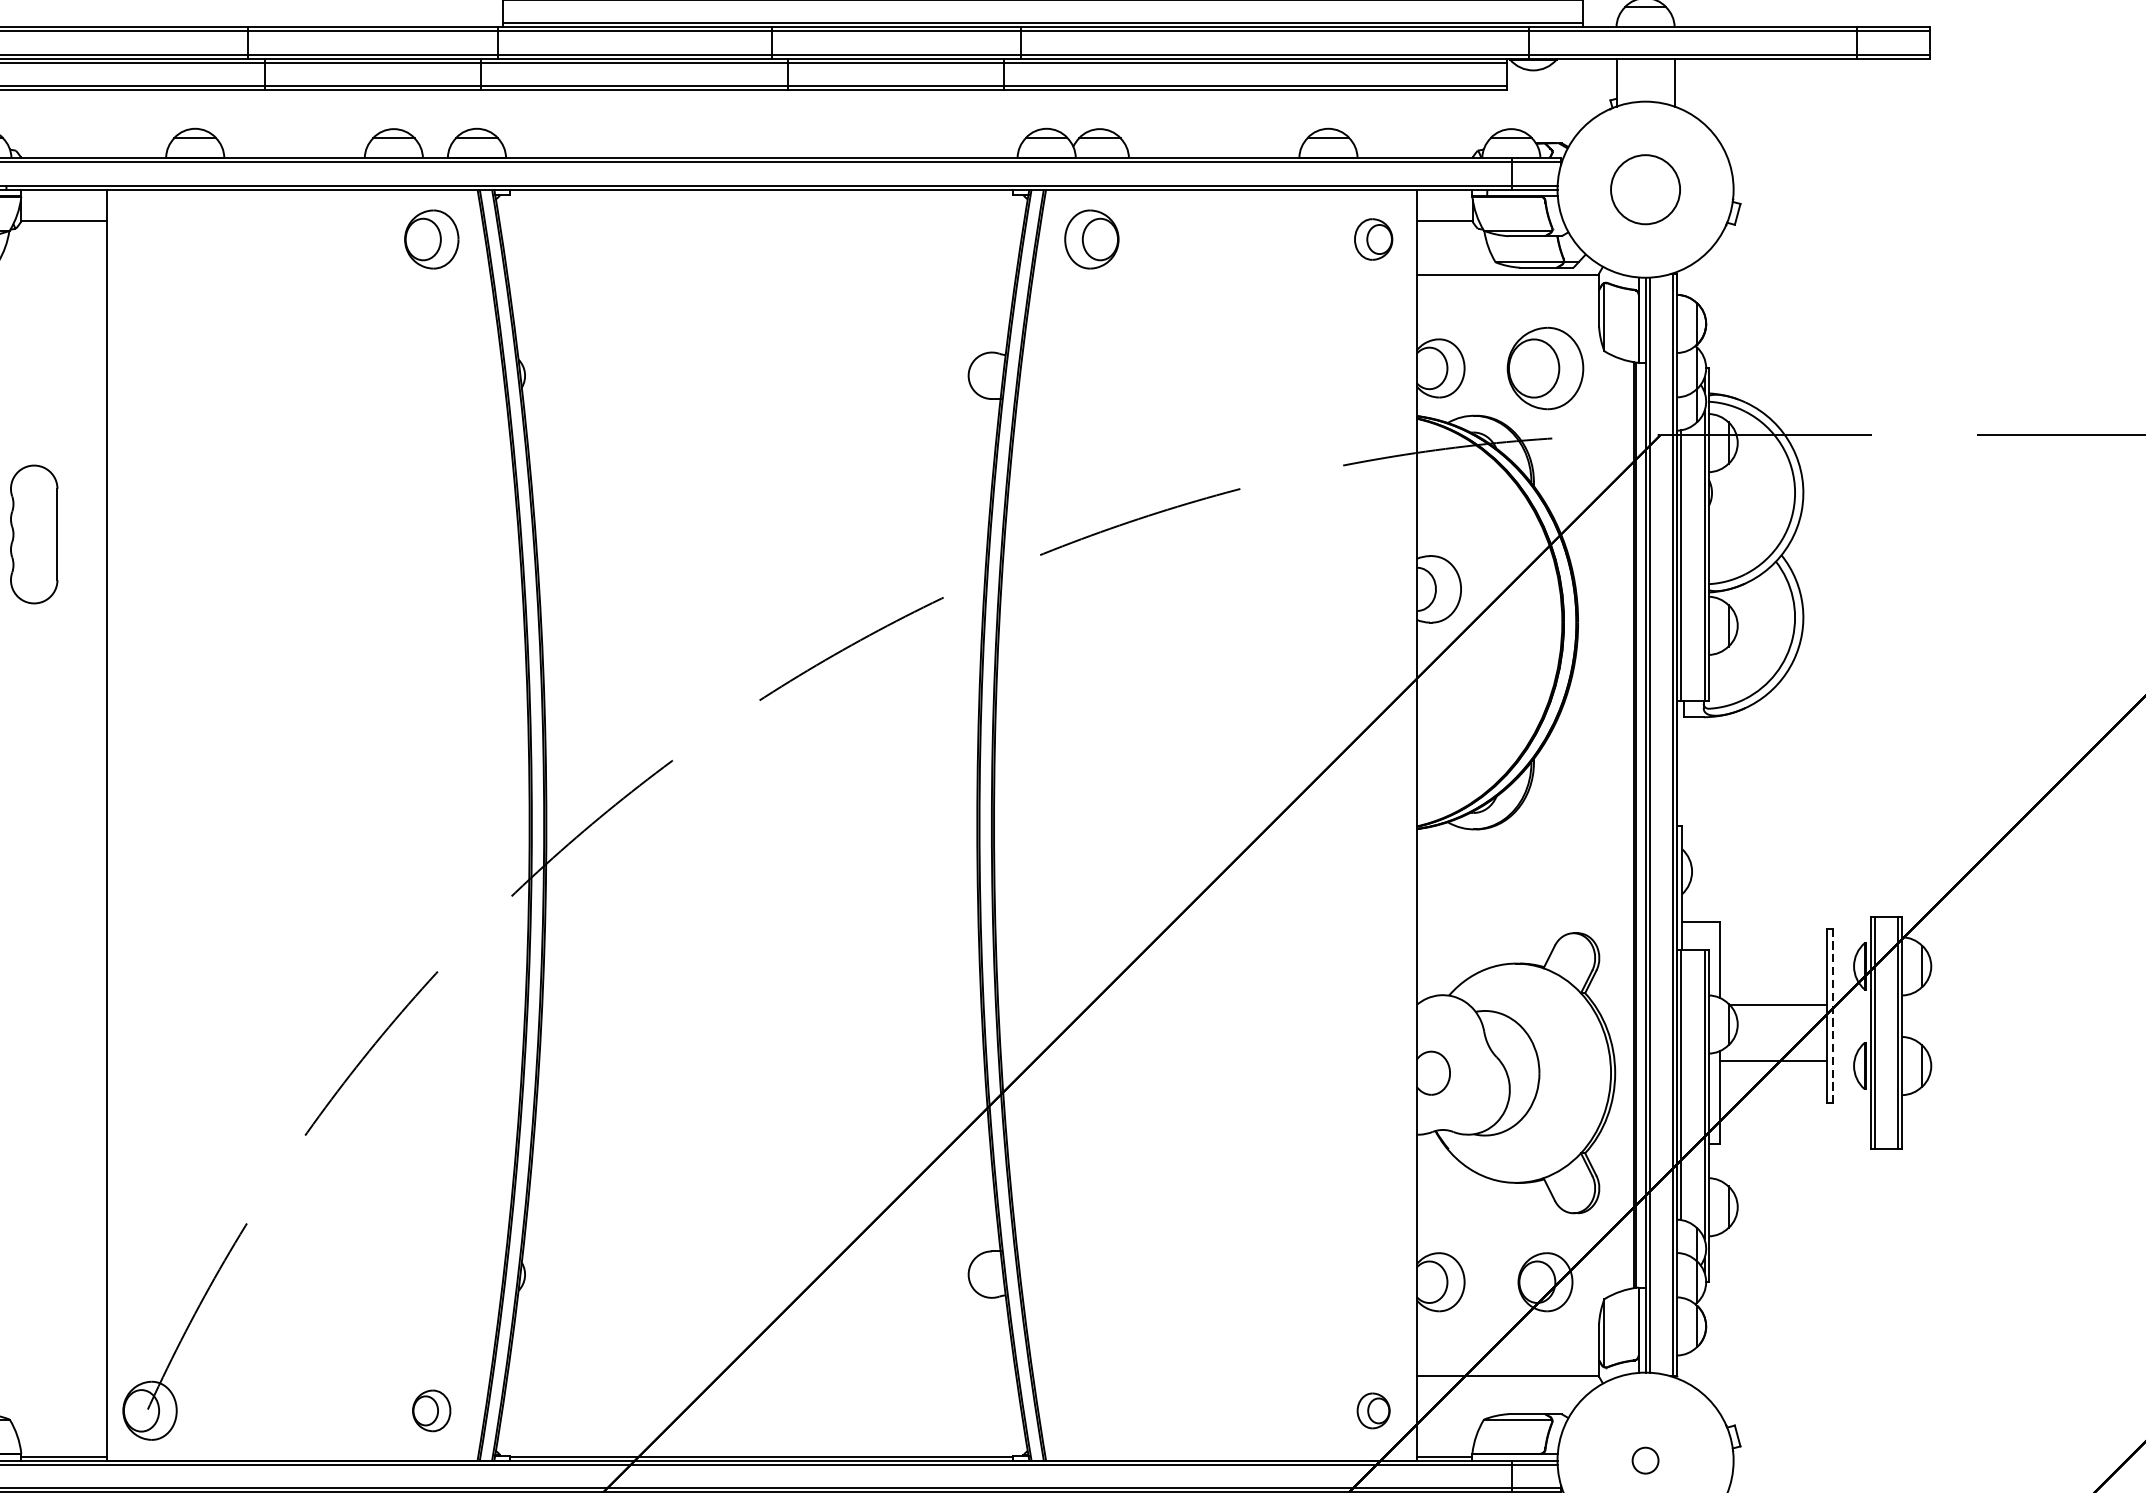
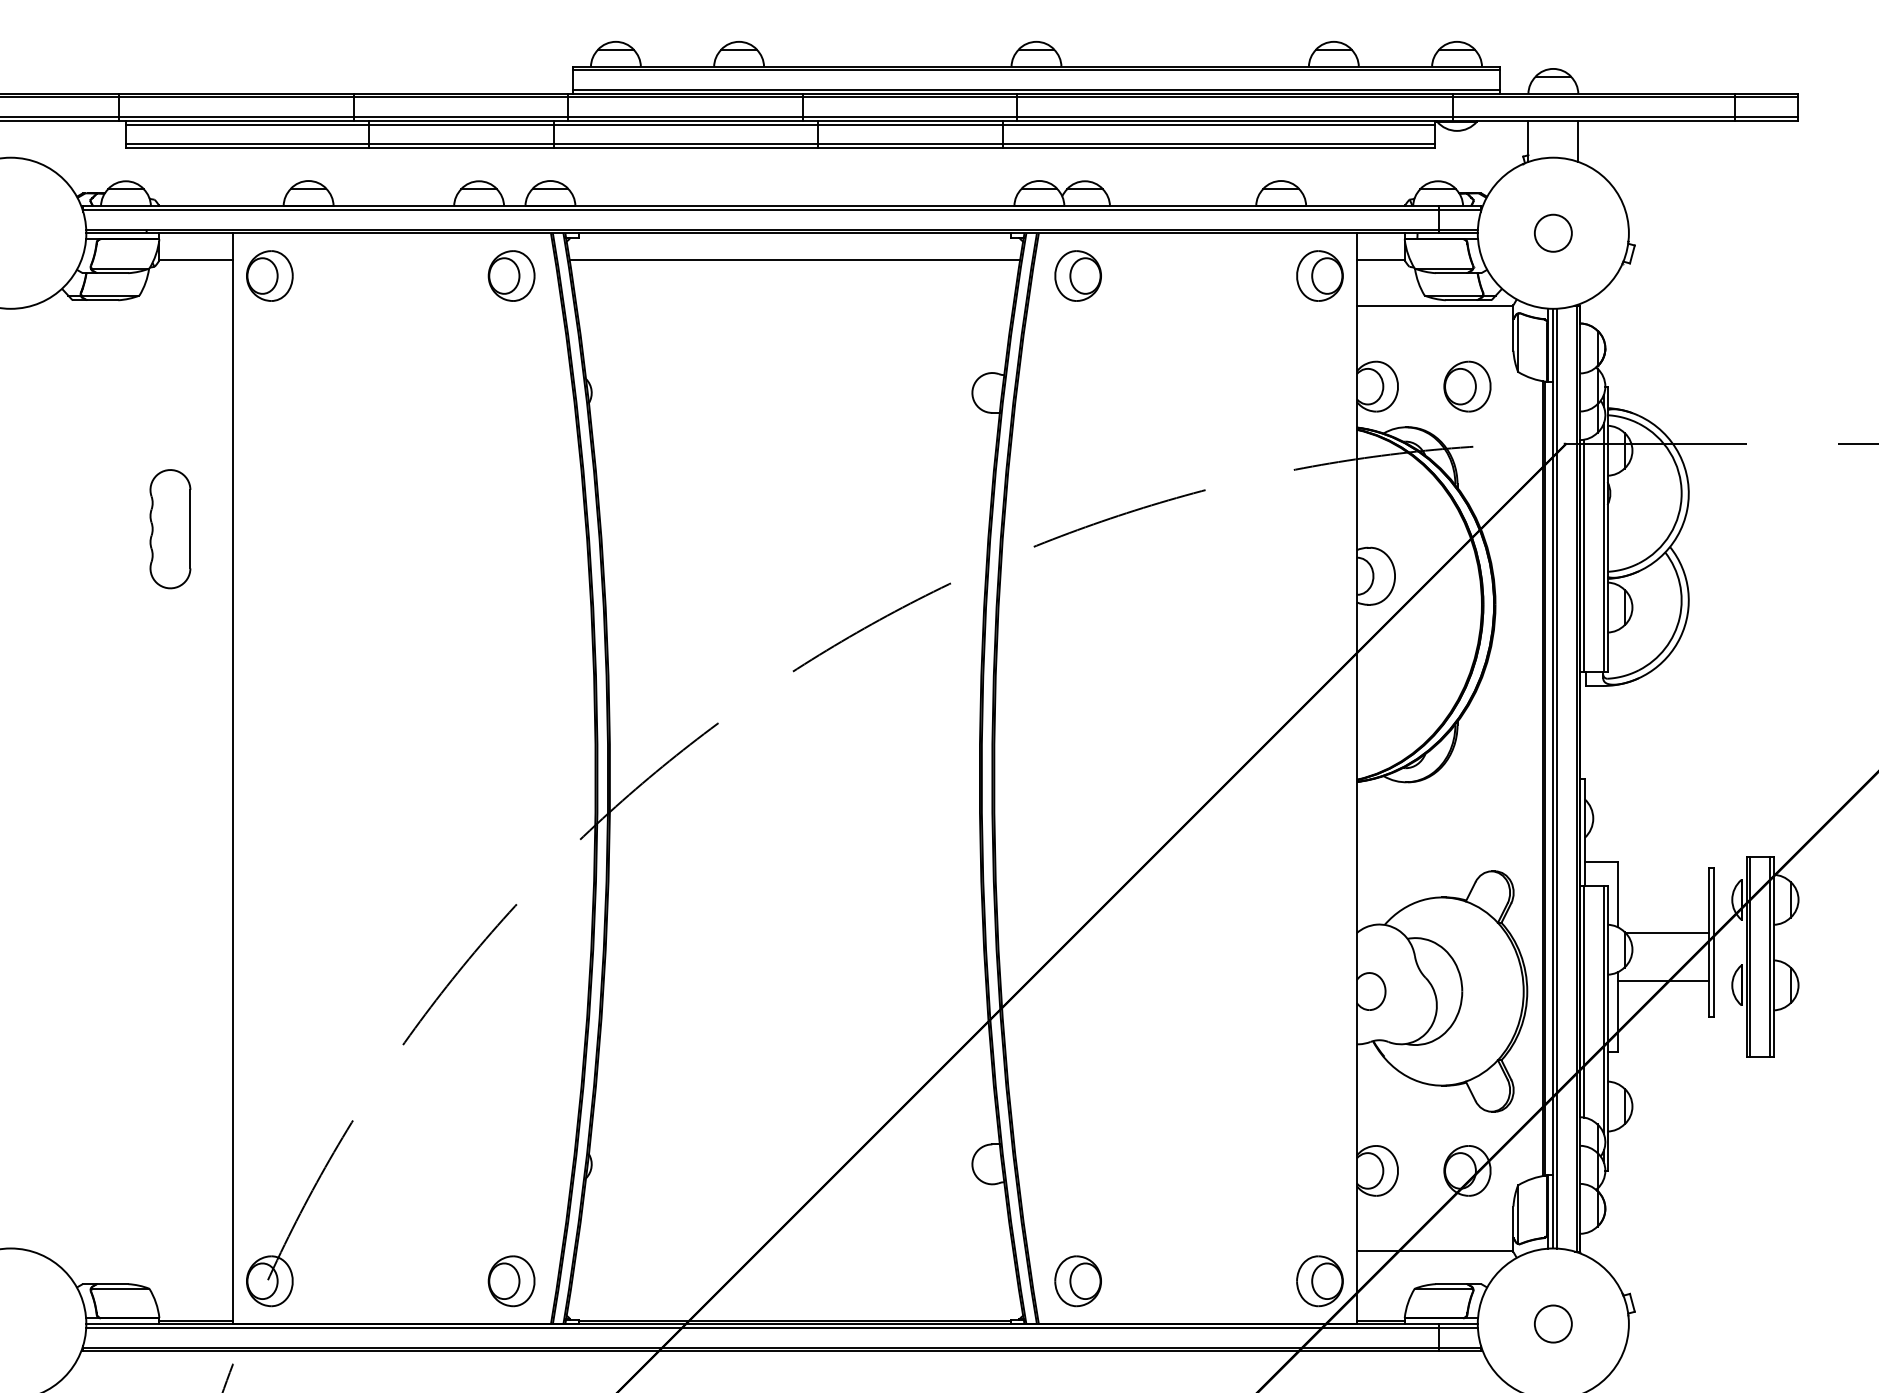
circle: (1644, 188) -> (1552, 232), size x0.62
line: (761, 221) -> (794, 260), added
part: (149, 238) -> (269, 275), added
part: (1373, 238) -> (1319, 275), size x1.43
part: (1545, 368) -> (1467, 386), size x0.71
line: (1833, 1016) -> (1714, 942), dashed -> solid
part: (431, 1411) -> (511, 1281), size x1.43
part: (1091, 1411) -> (1077, 1281), added
part: (1373, 1411) -> (1319, 1281), size x1.67
circle: (1644, 1460) -> (1552, 1323), size x1.67

